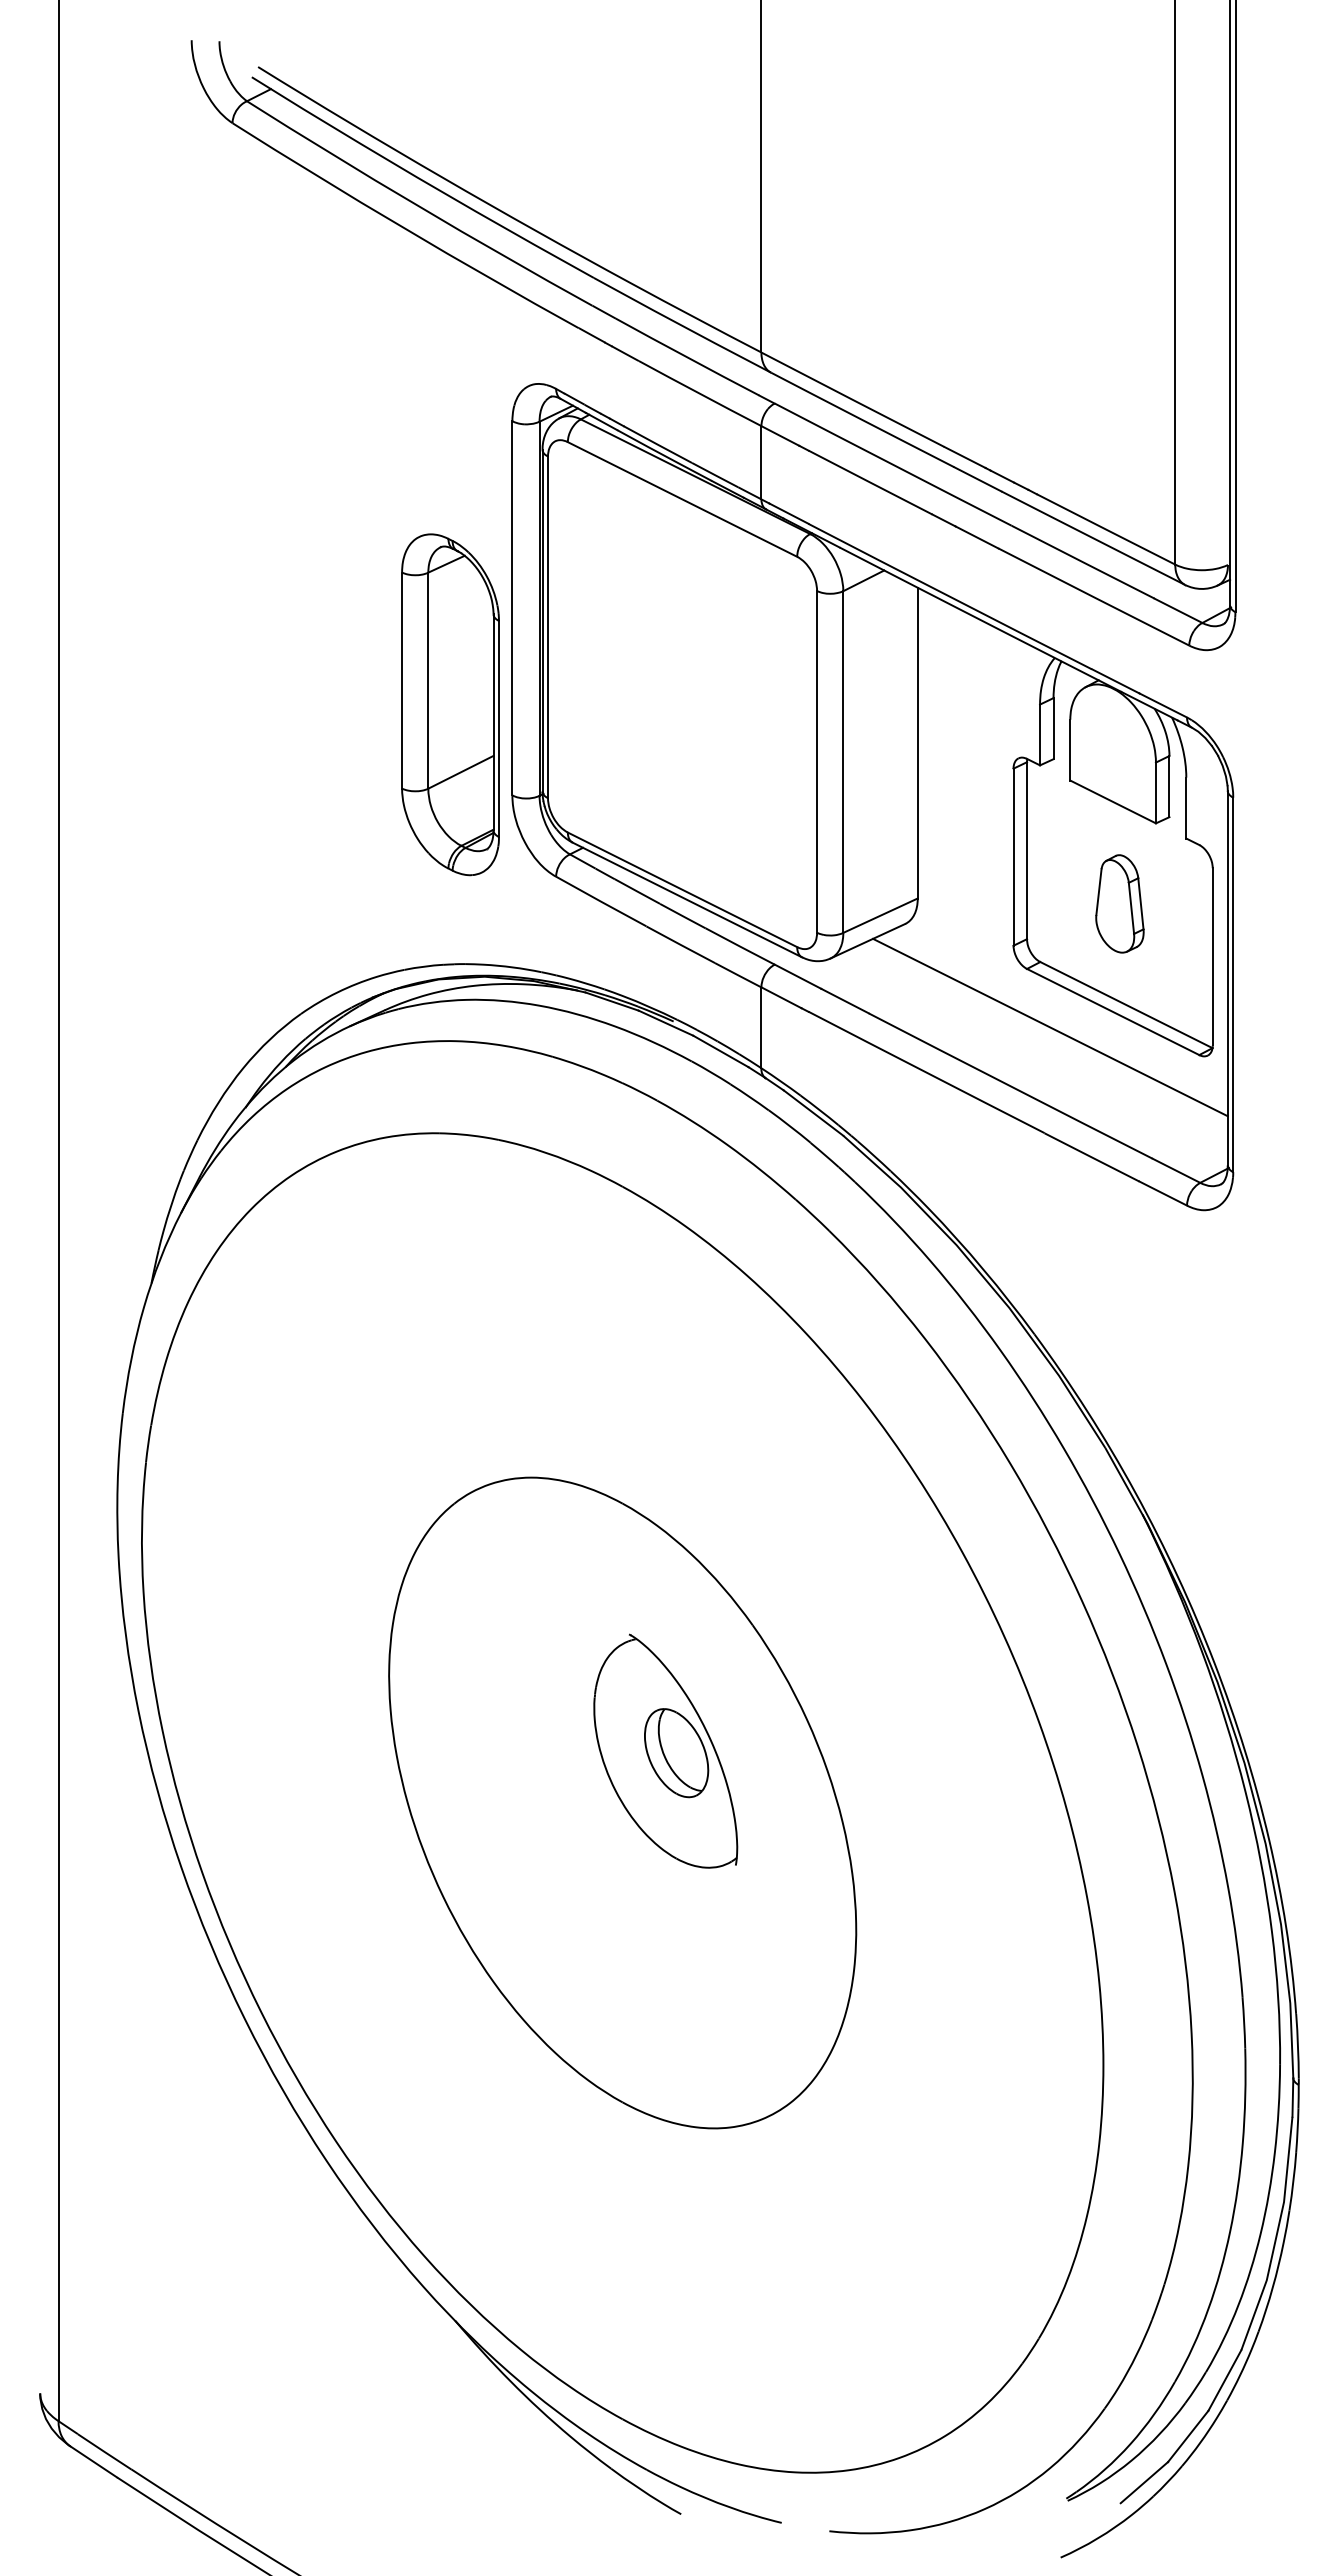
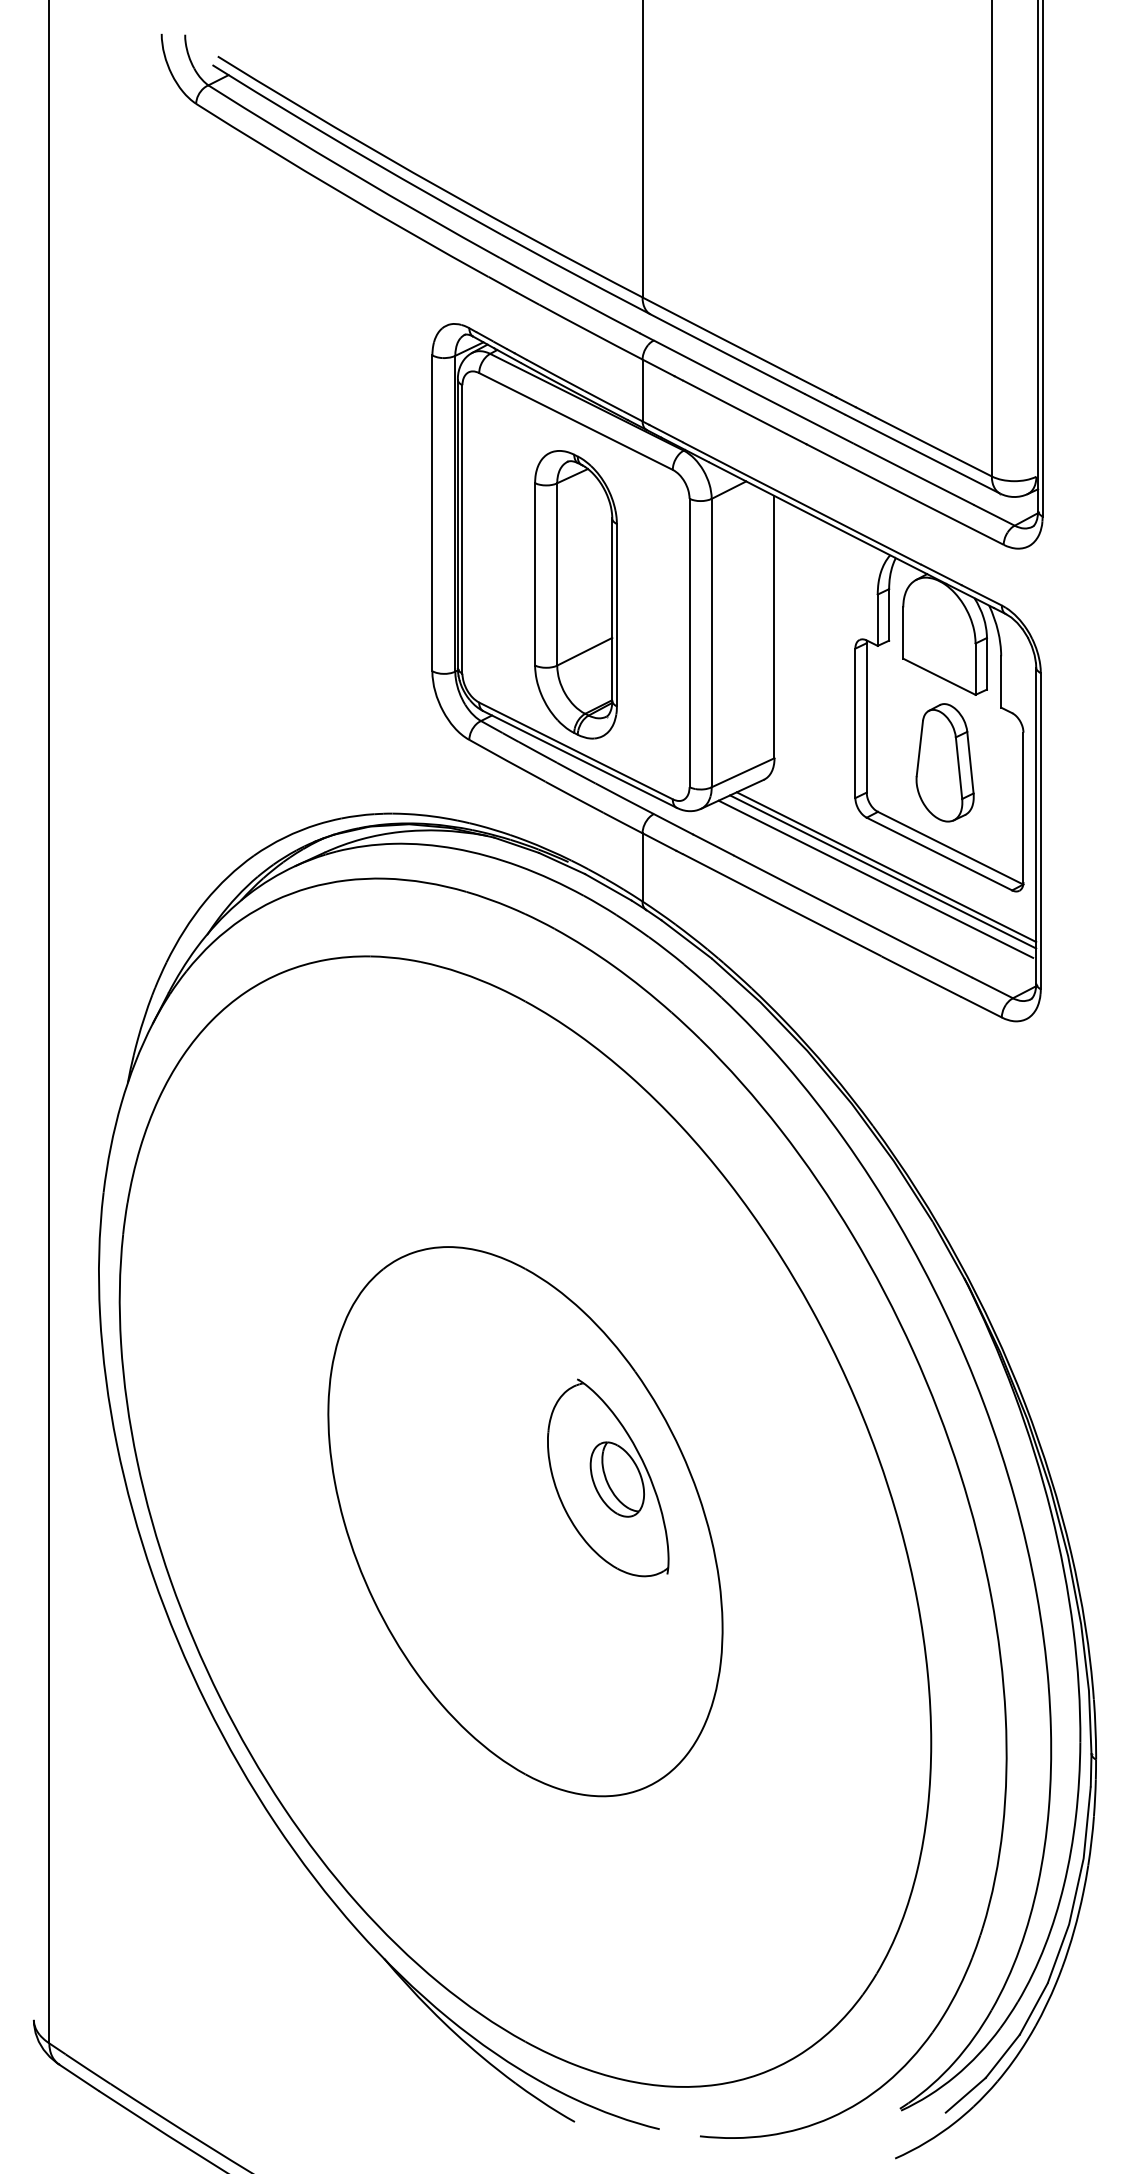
part: (450, 704) -> (575, 594), moved
part: (1119, 903) -> (944, 762), size x1.43
line: (1046, 1032) -> (883, 871), added
line: (1037, 1041) -> (875, 878), added
part: (665, 1750) -> (608, 1477), moved

